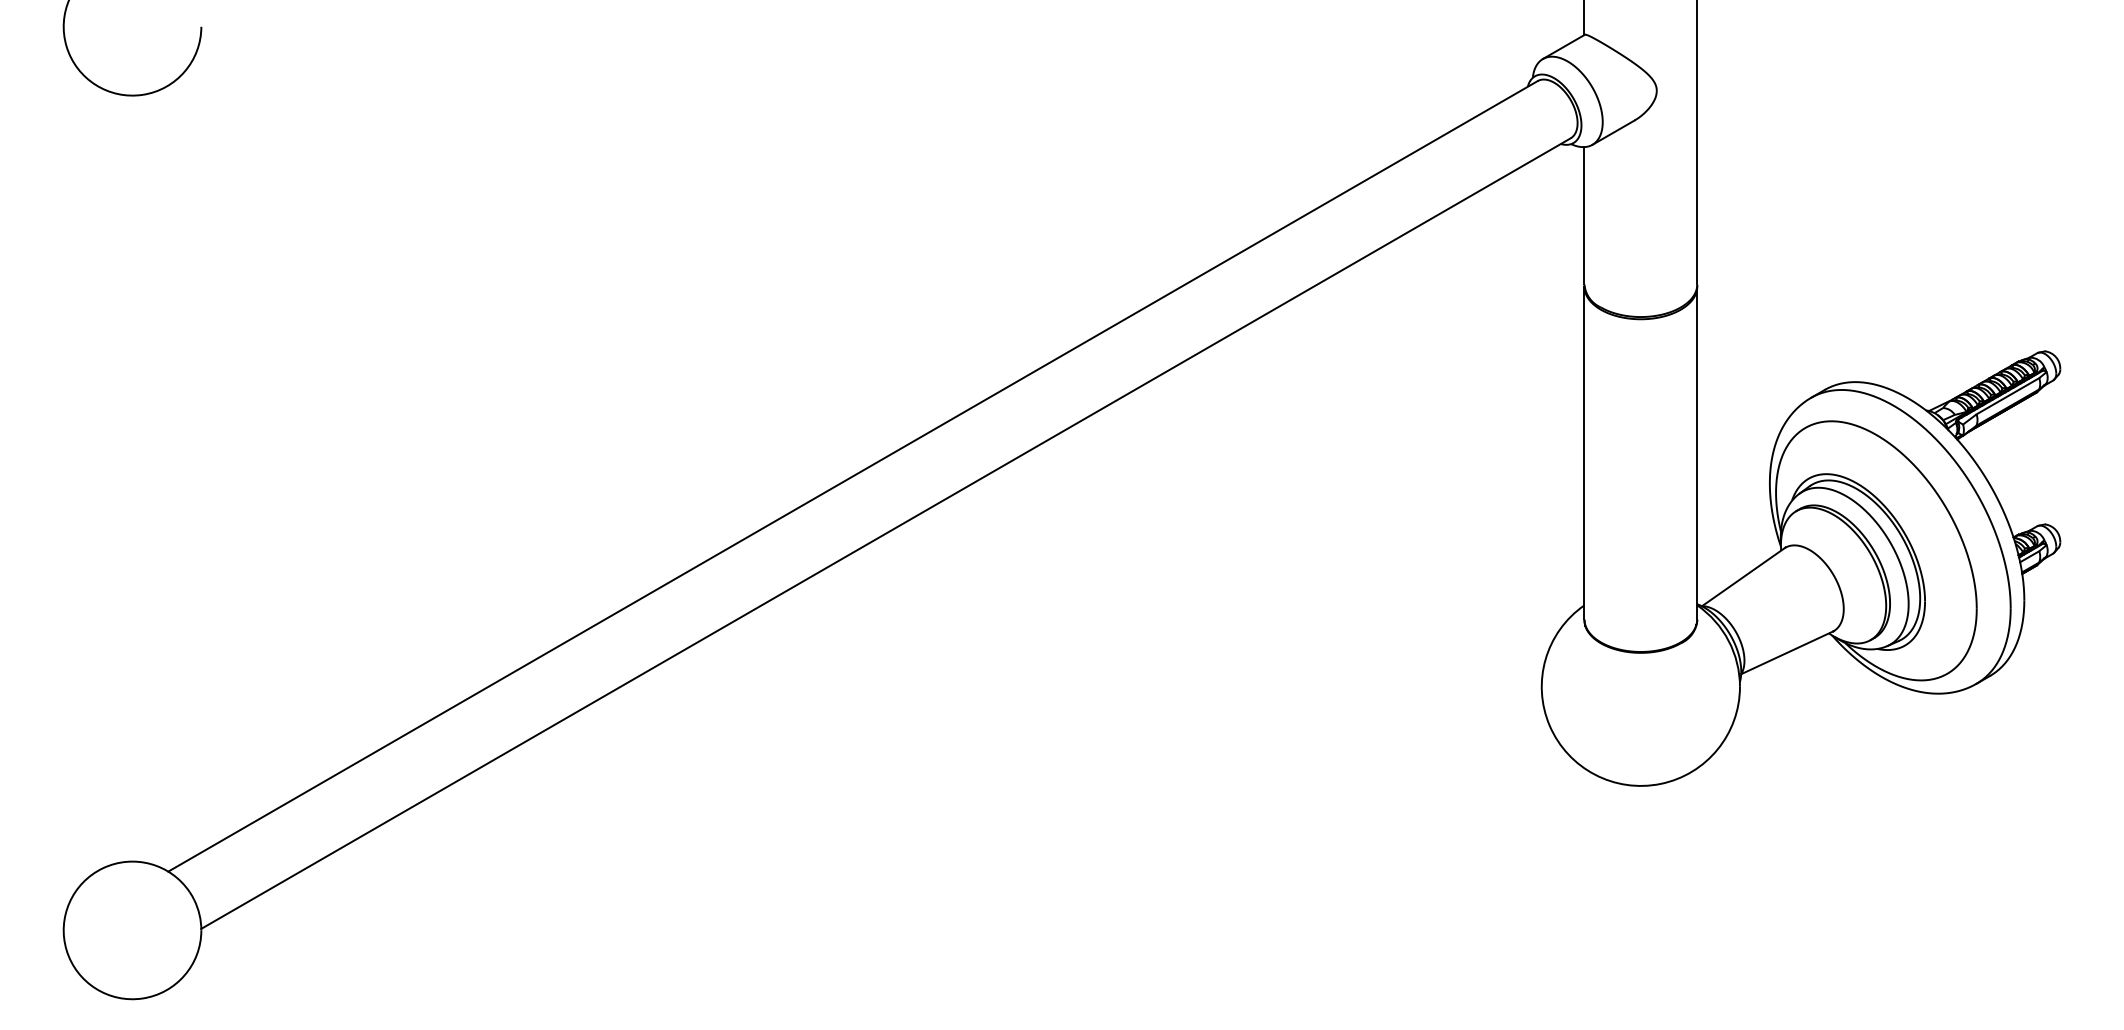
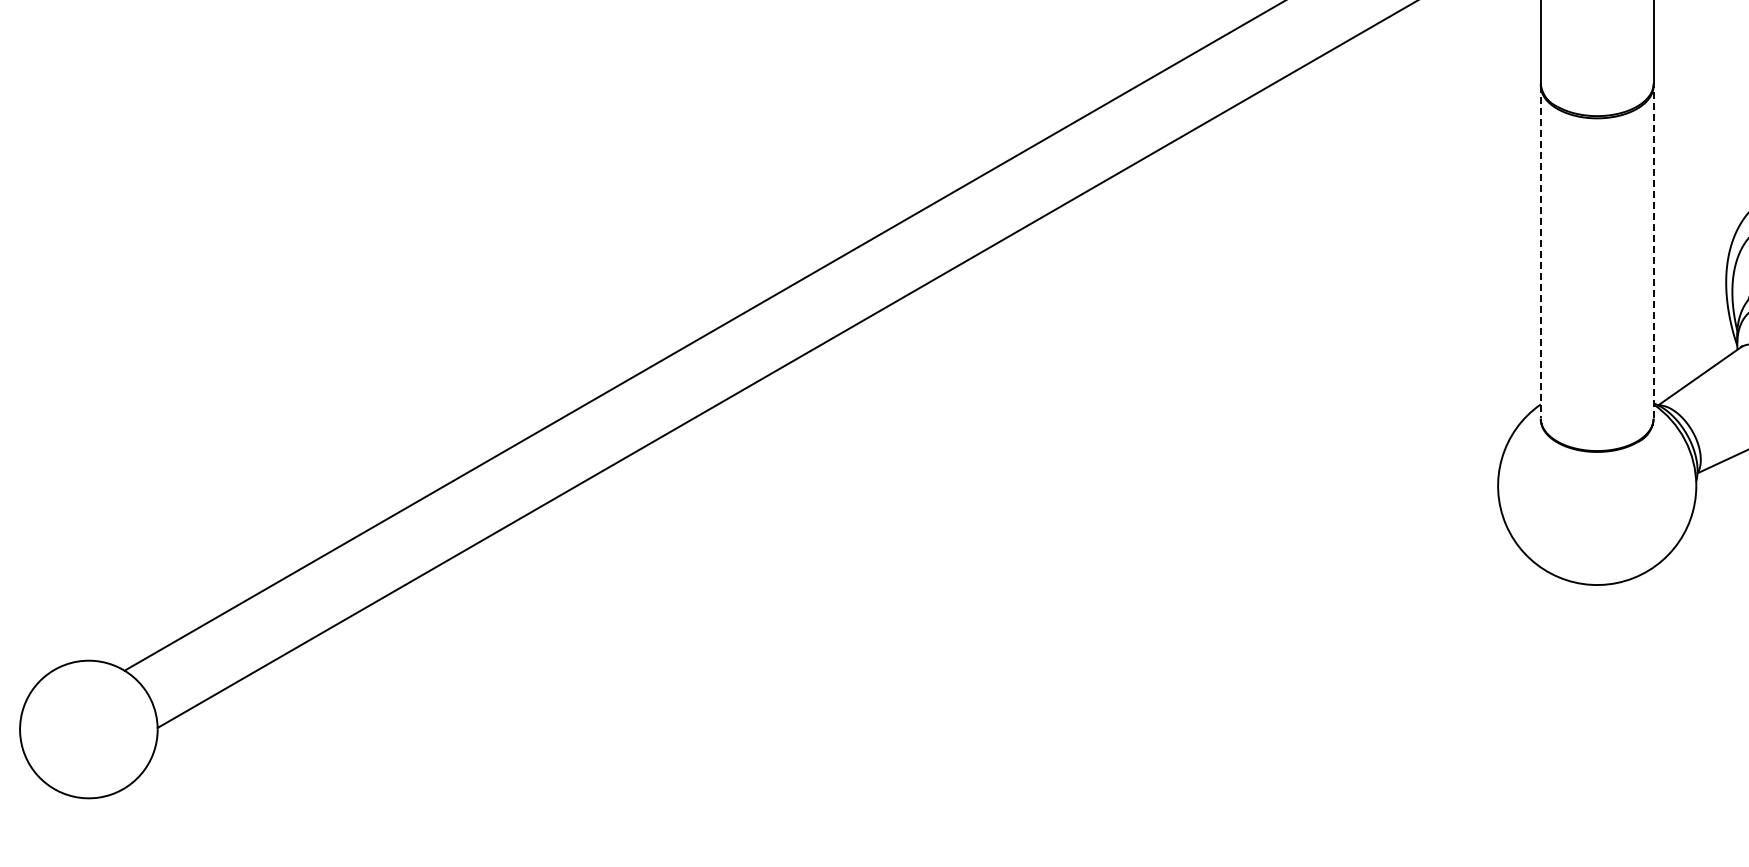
line: (1697, 452) -> (1653, 251), solid -> dashed
line: (1584, 453) -> (1540, 252), solid -> dashed

